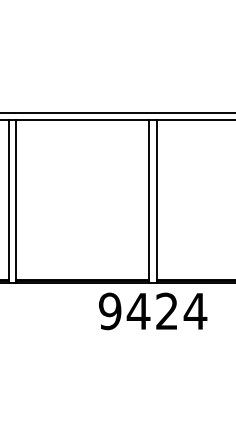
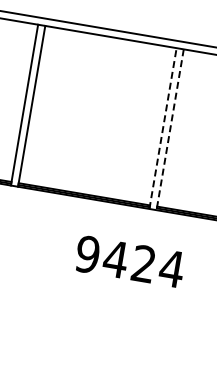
line: (149, 201) -> (163, 128), solid -> dashed
line: (156, 201) -> (170, 129), solid -> dashed
text: (153, 311) -> (130, 261), moved

